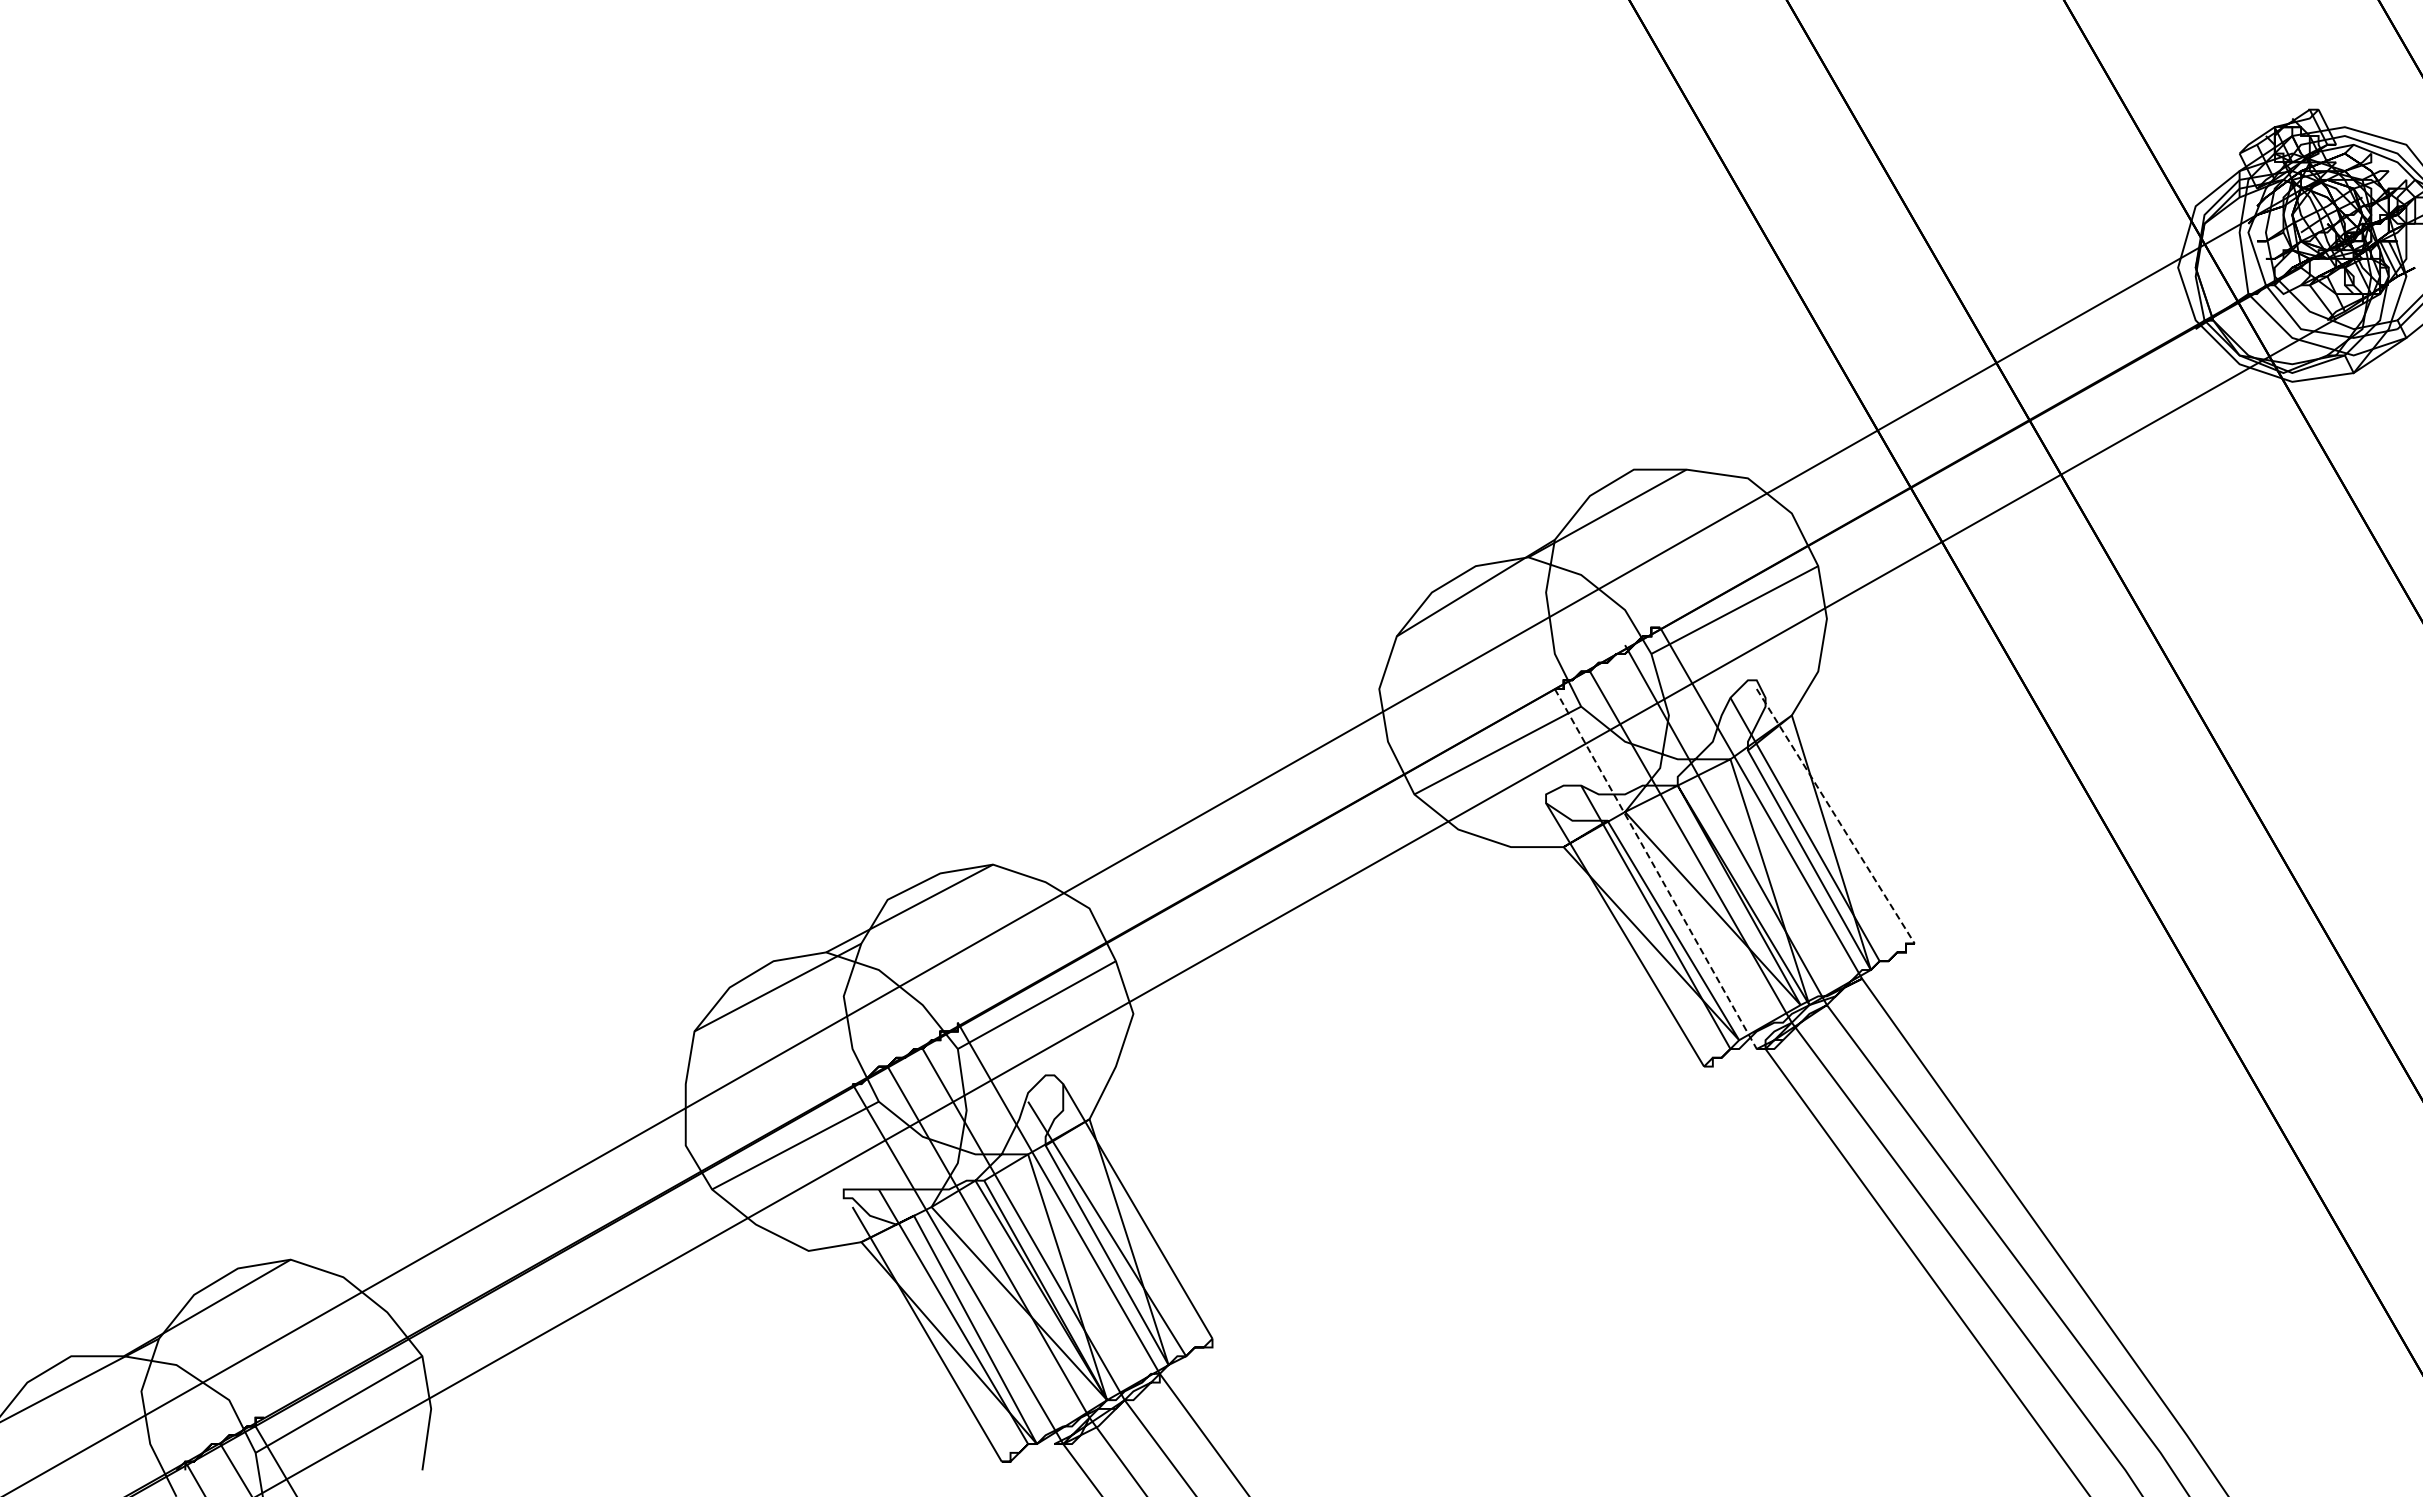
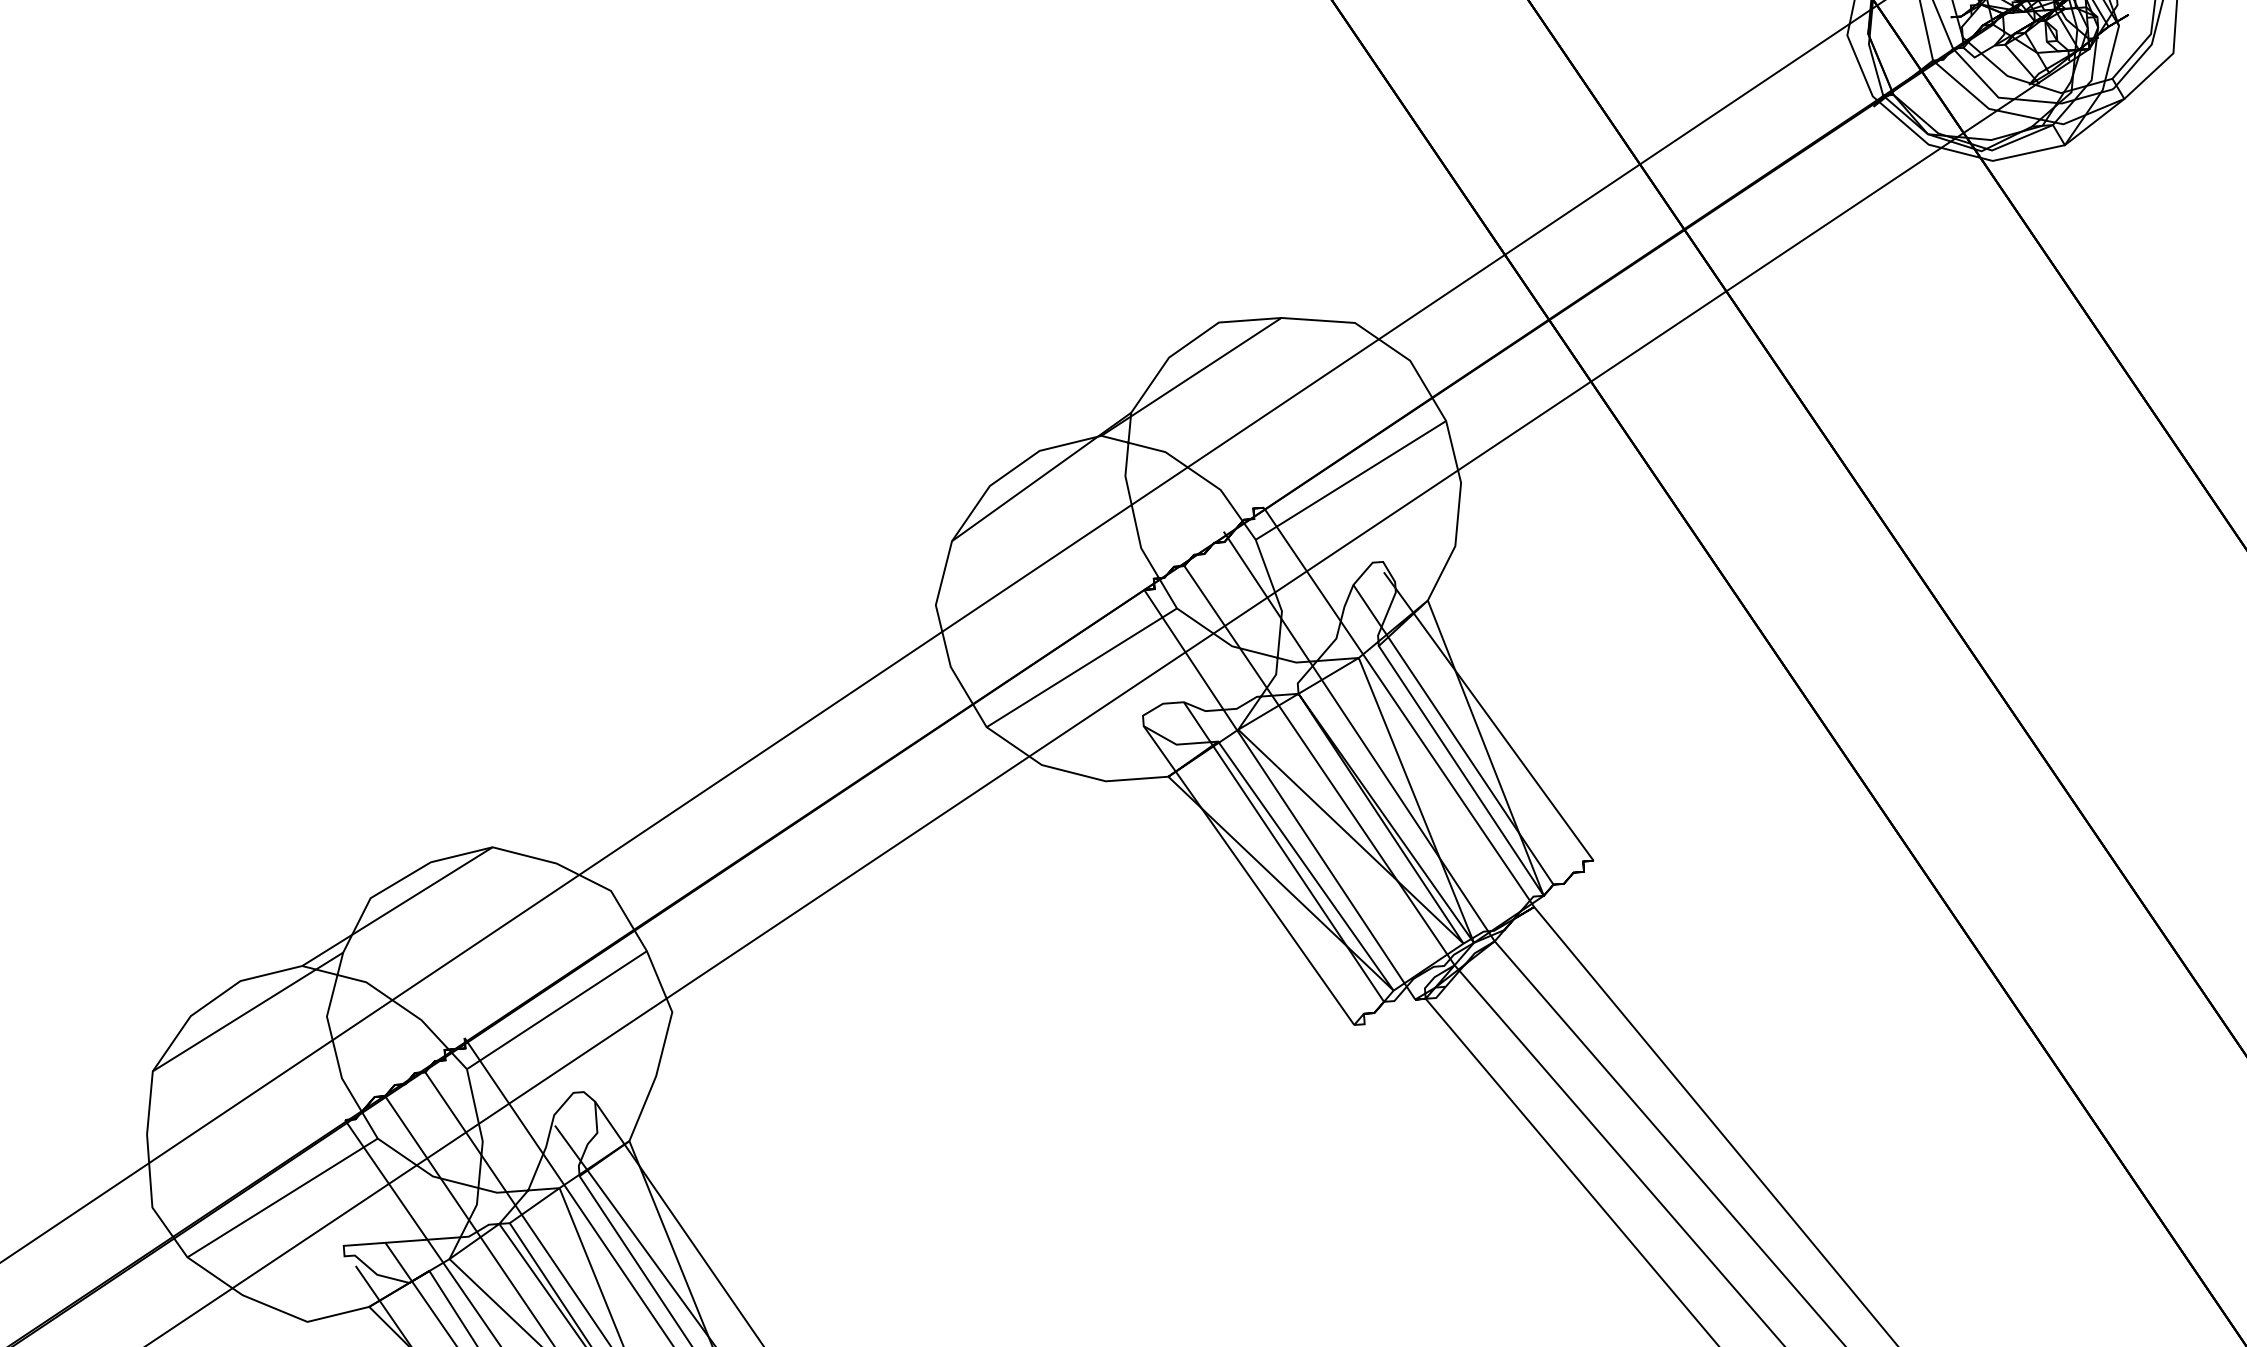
line: (1835, 816) -> (1488, 716), dashed -> solid
line: (1656, 869) -> (1280, 795), dashed -> solid

